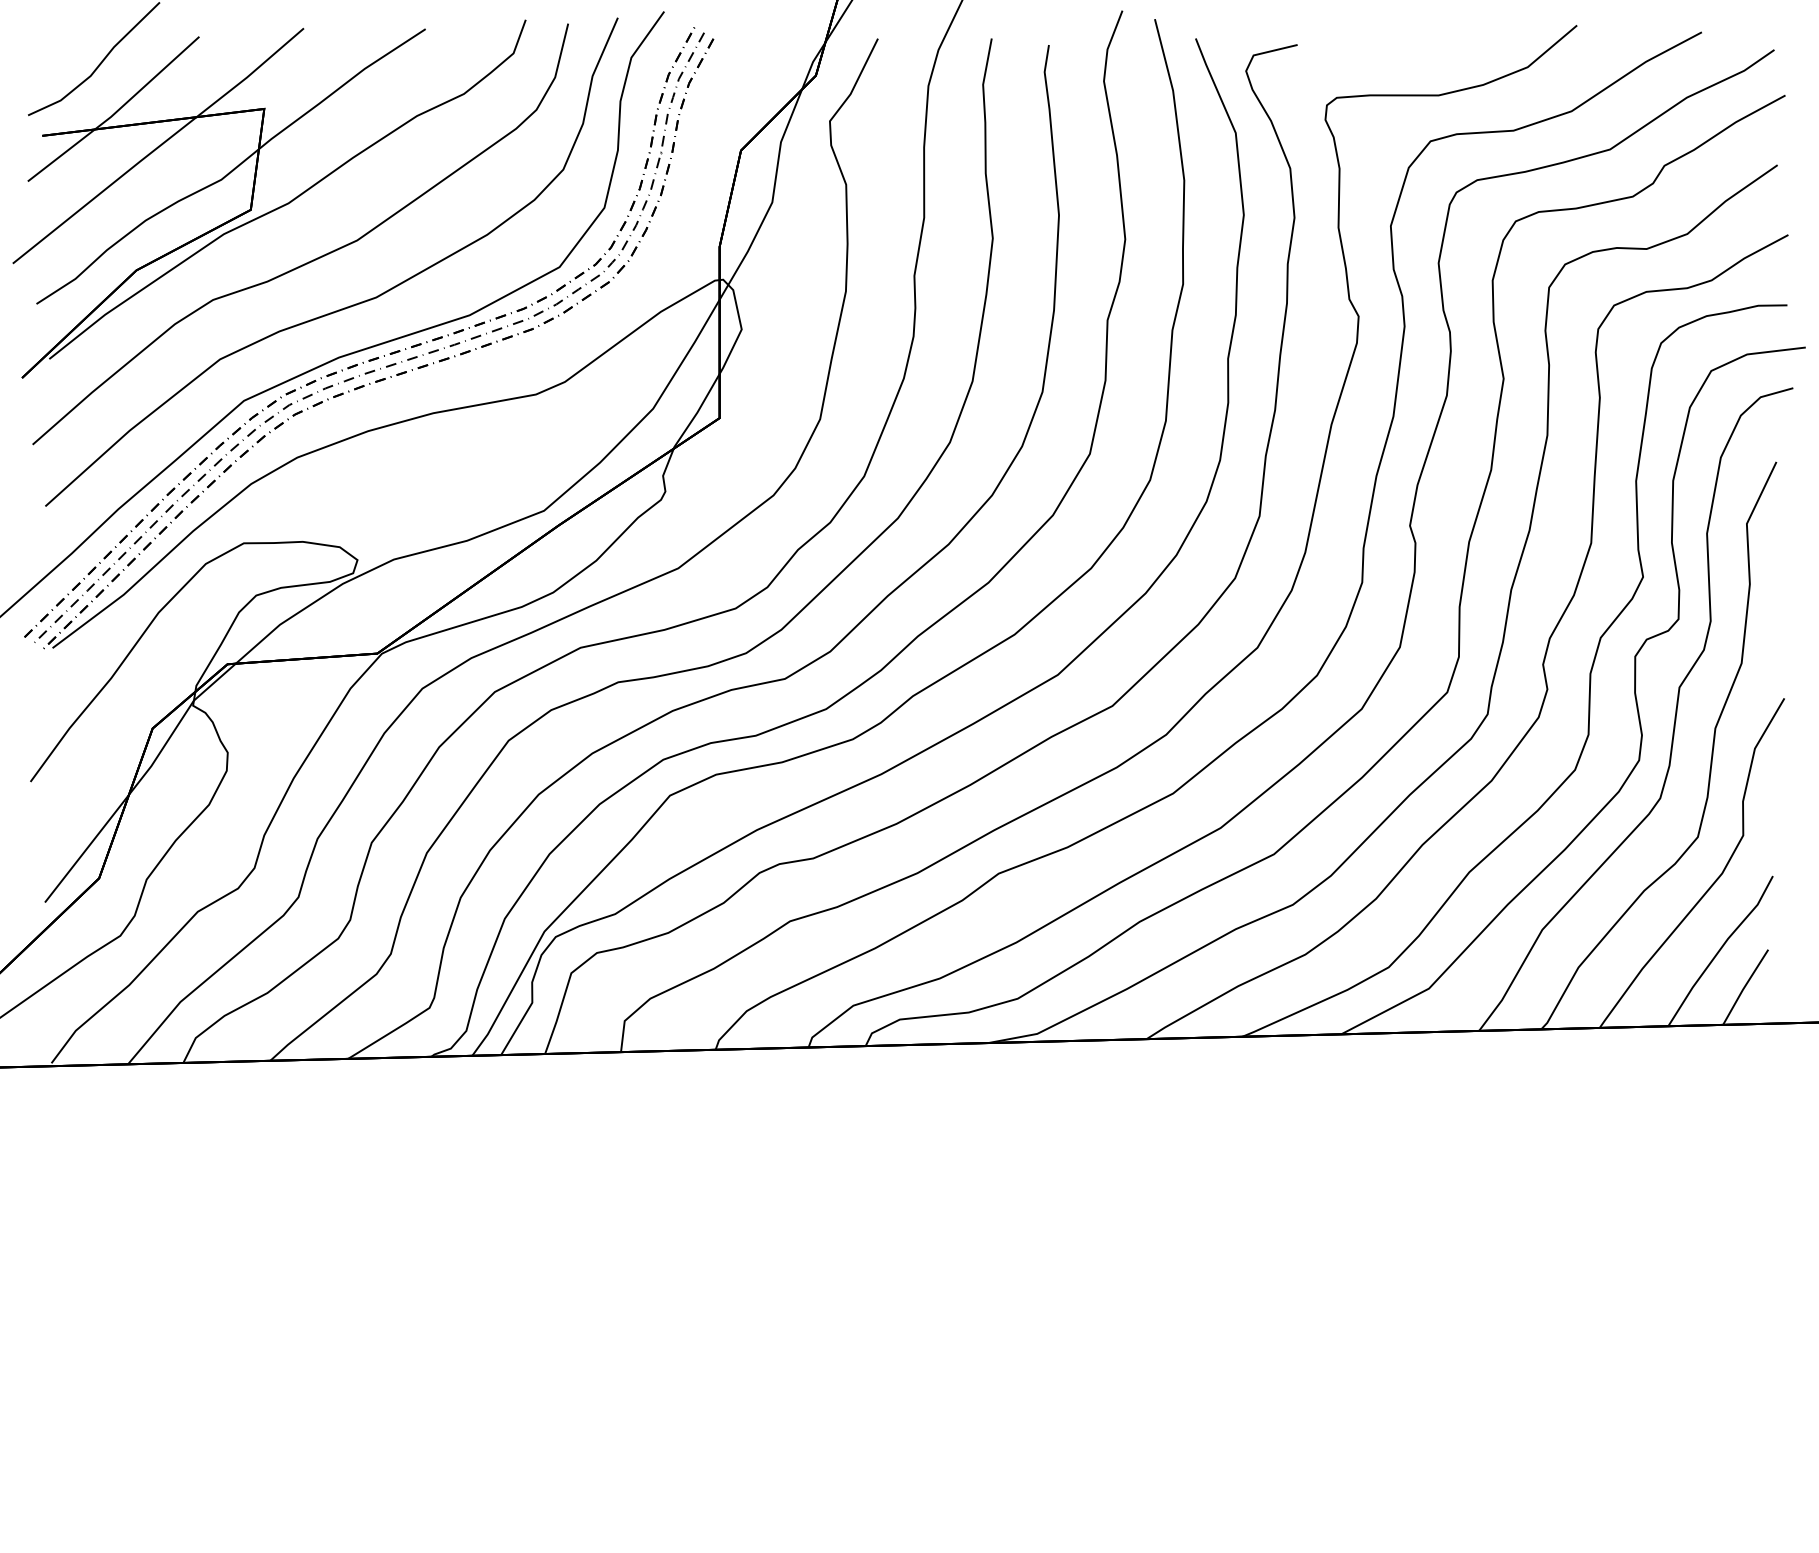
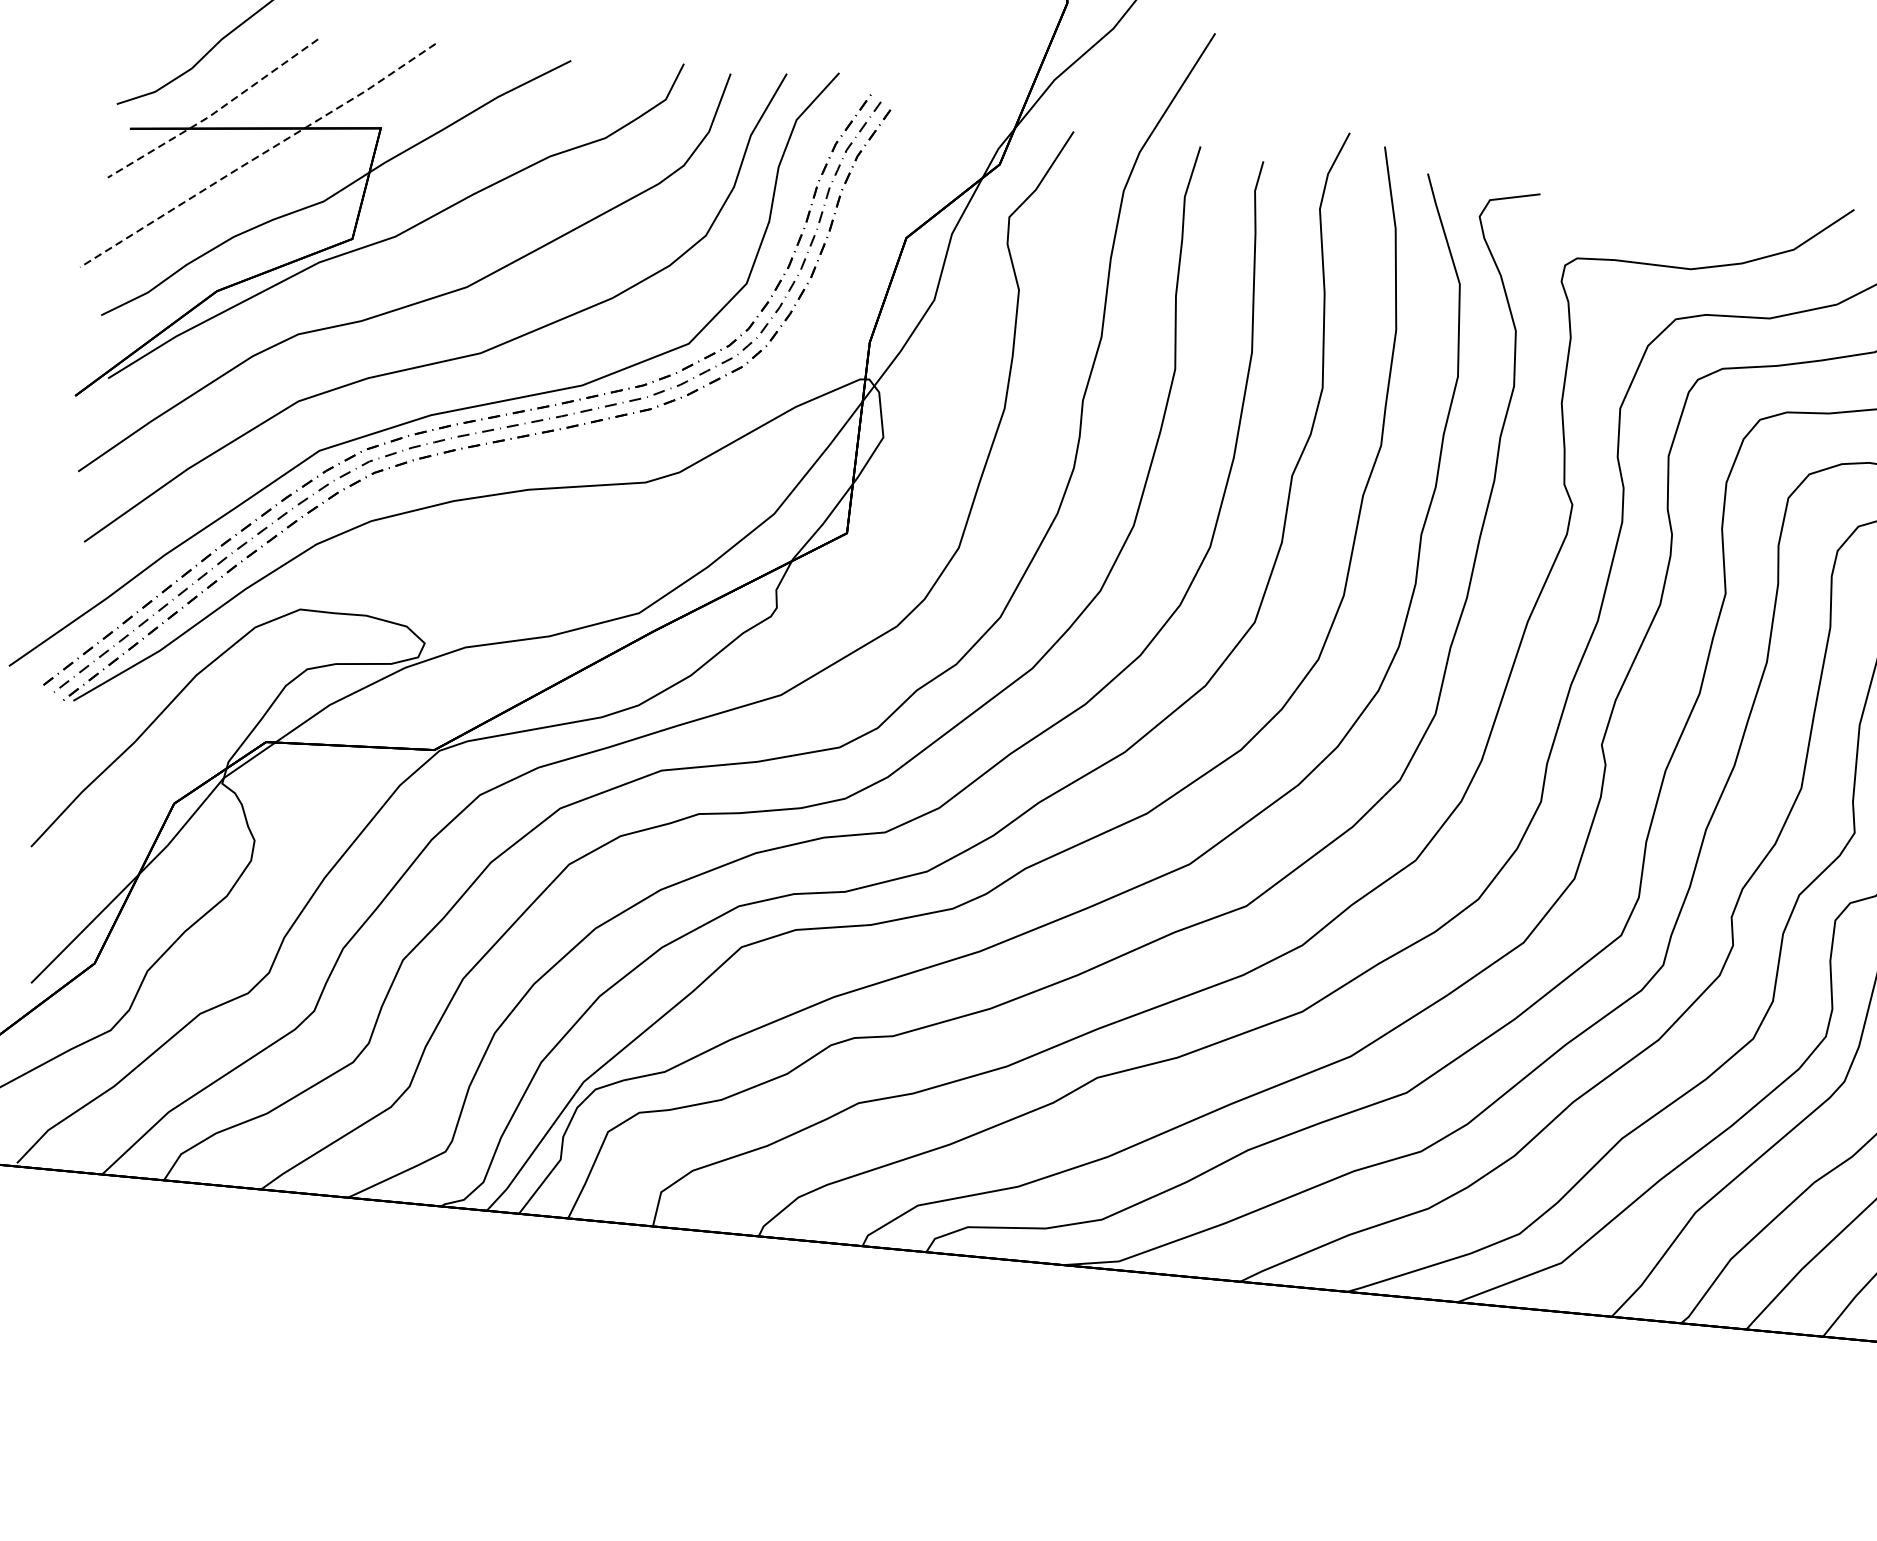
line: (115, 112) -> (214, 112), solid -> dashed
line: (159, 146) -> (259, 156), solid -> dashed

